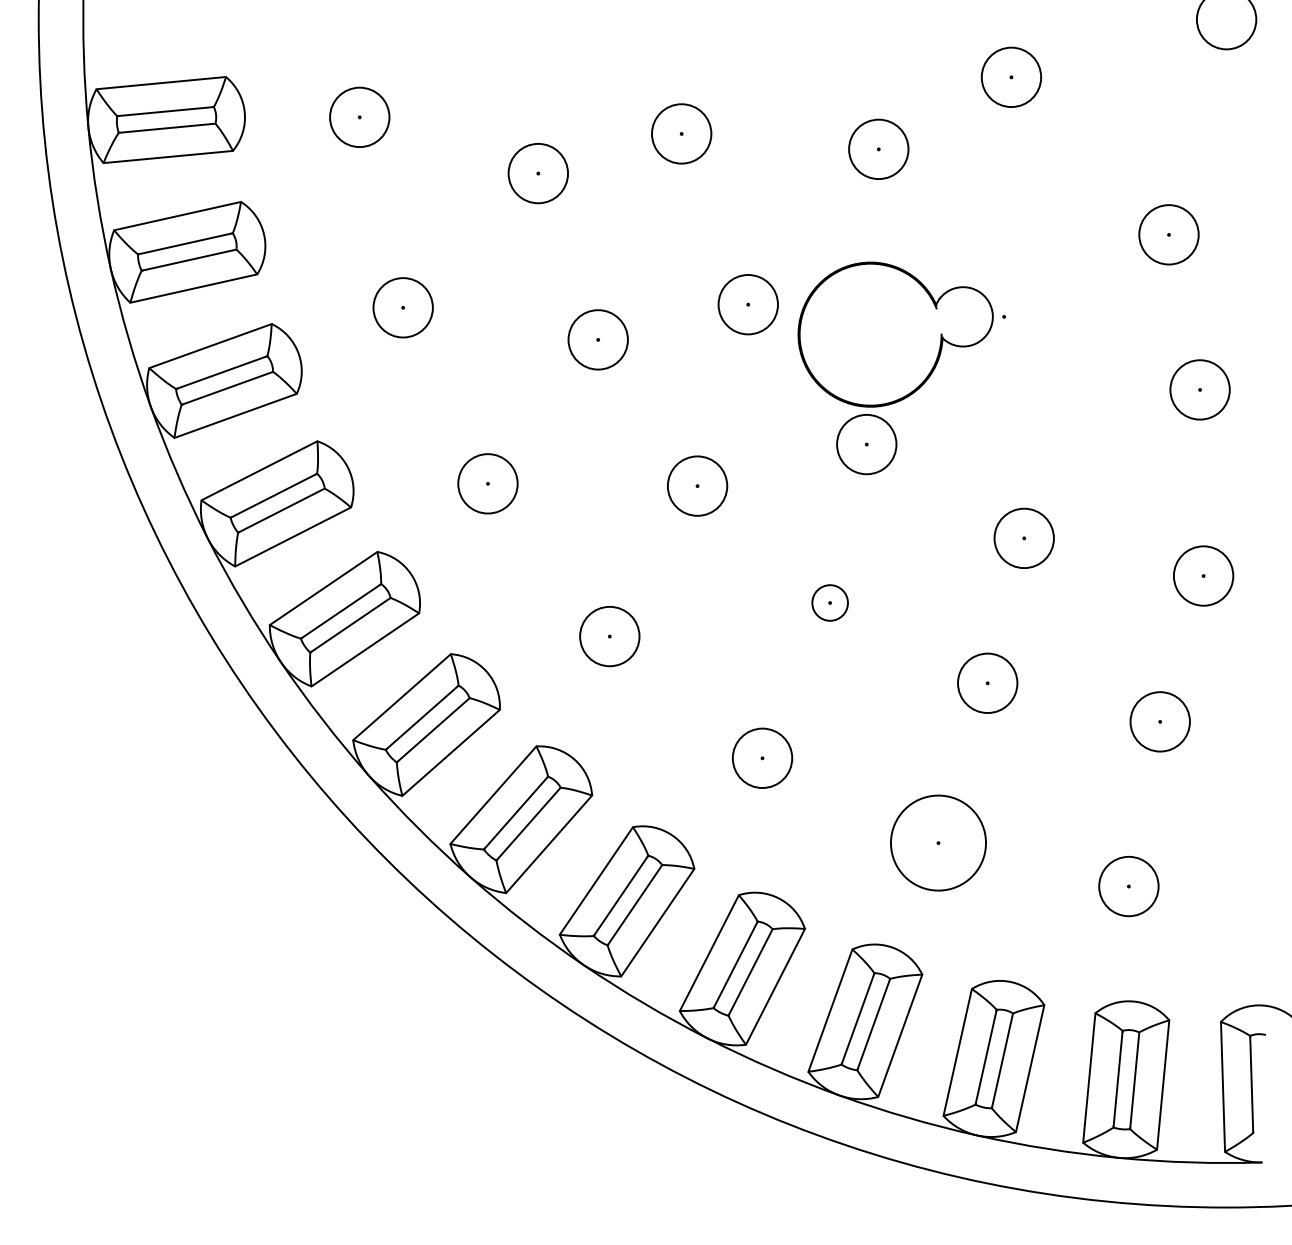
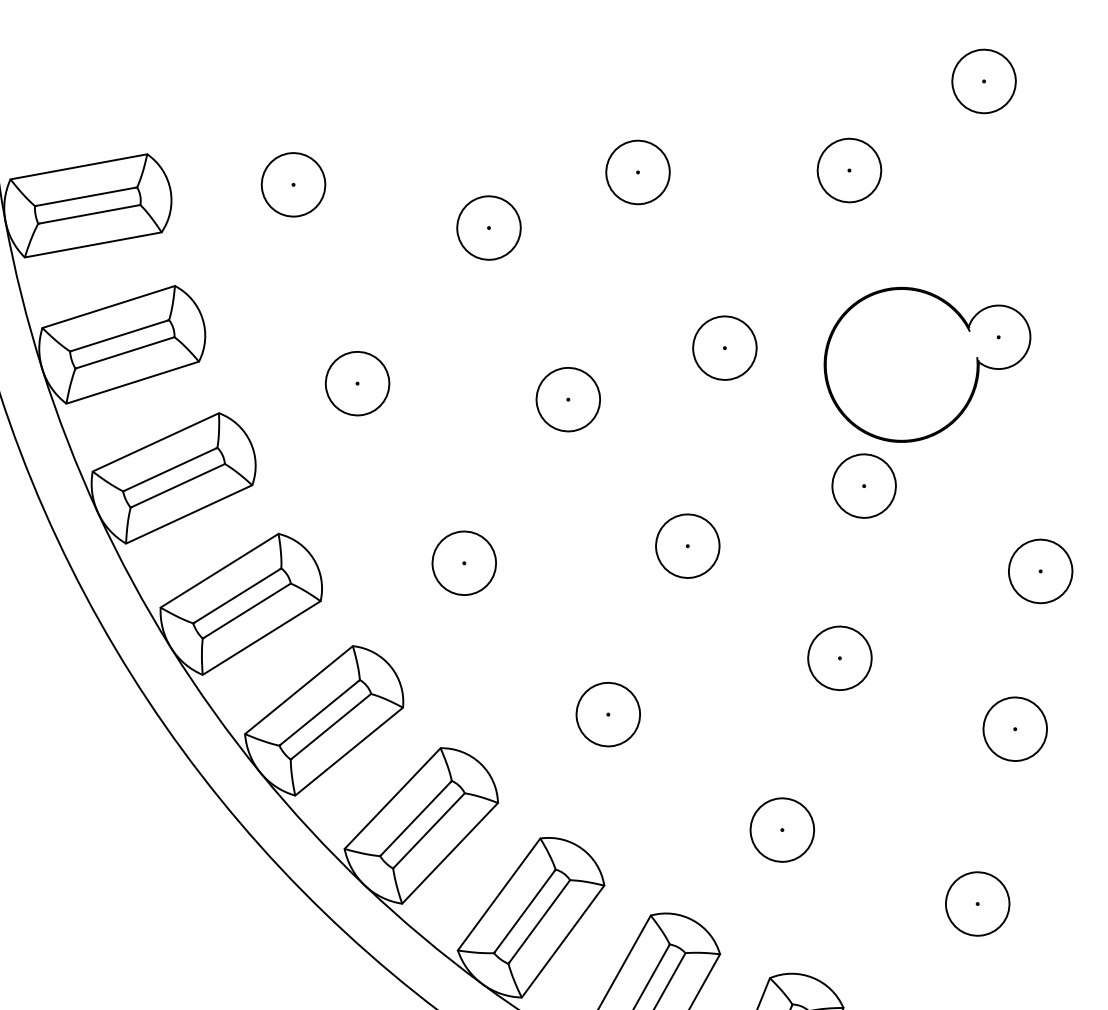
part: (895, 334) -> (928, 362), moved
circle: (829, 602) -> (839, 657), size x1.67
circle: (938, 842) -> (977, 903), size x0.62

